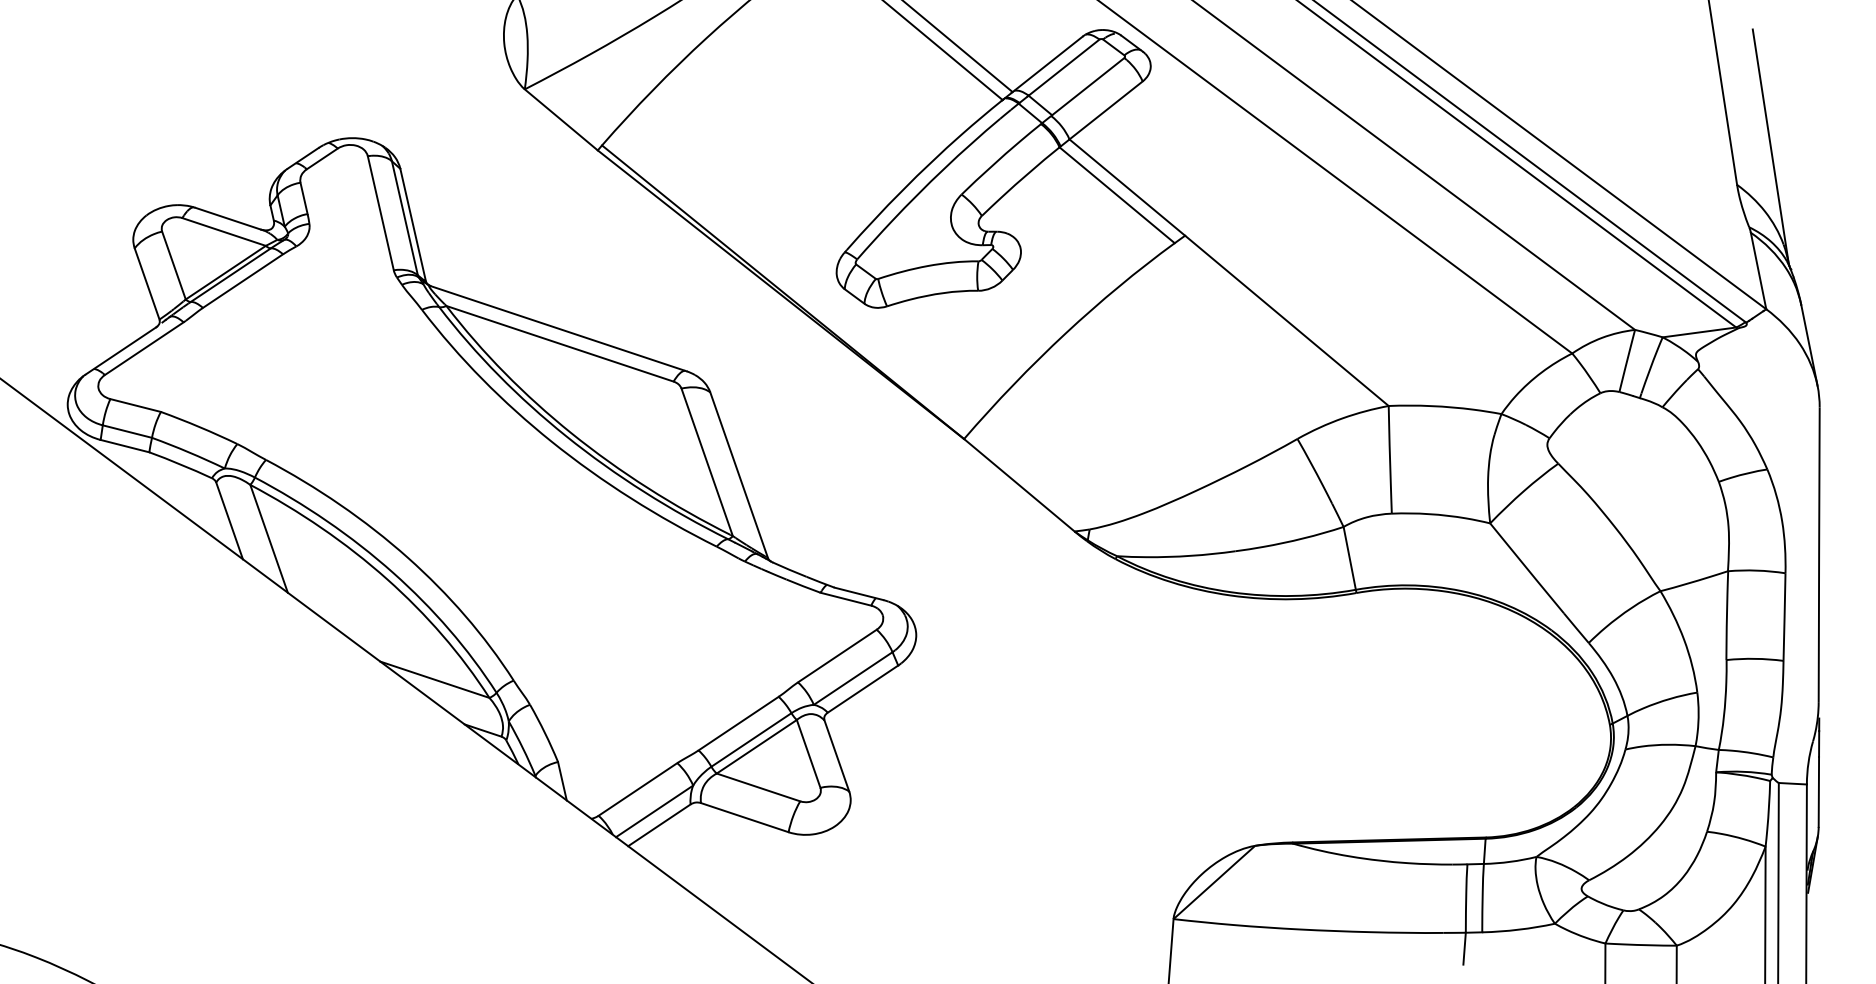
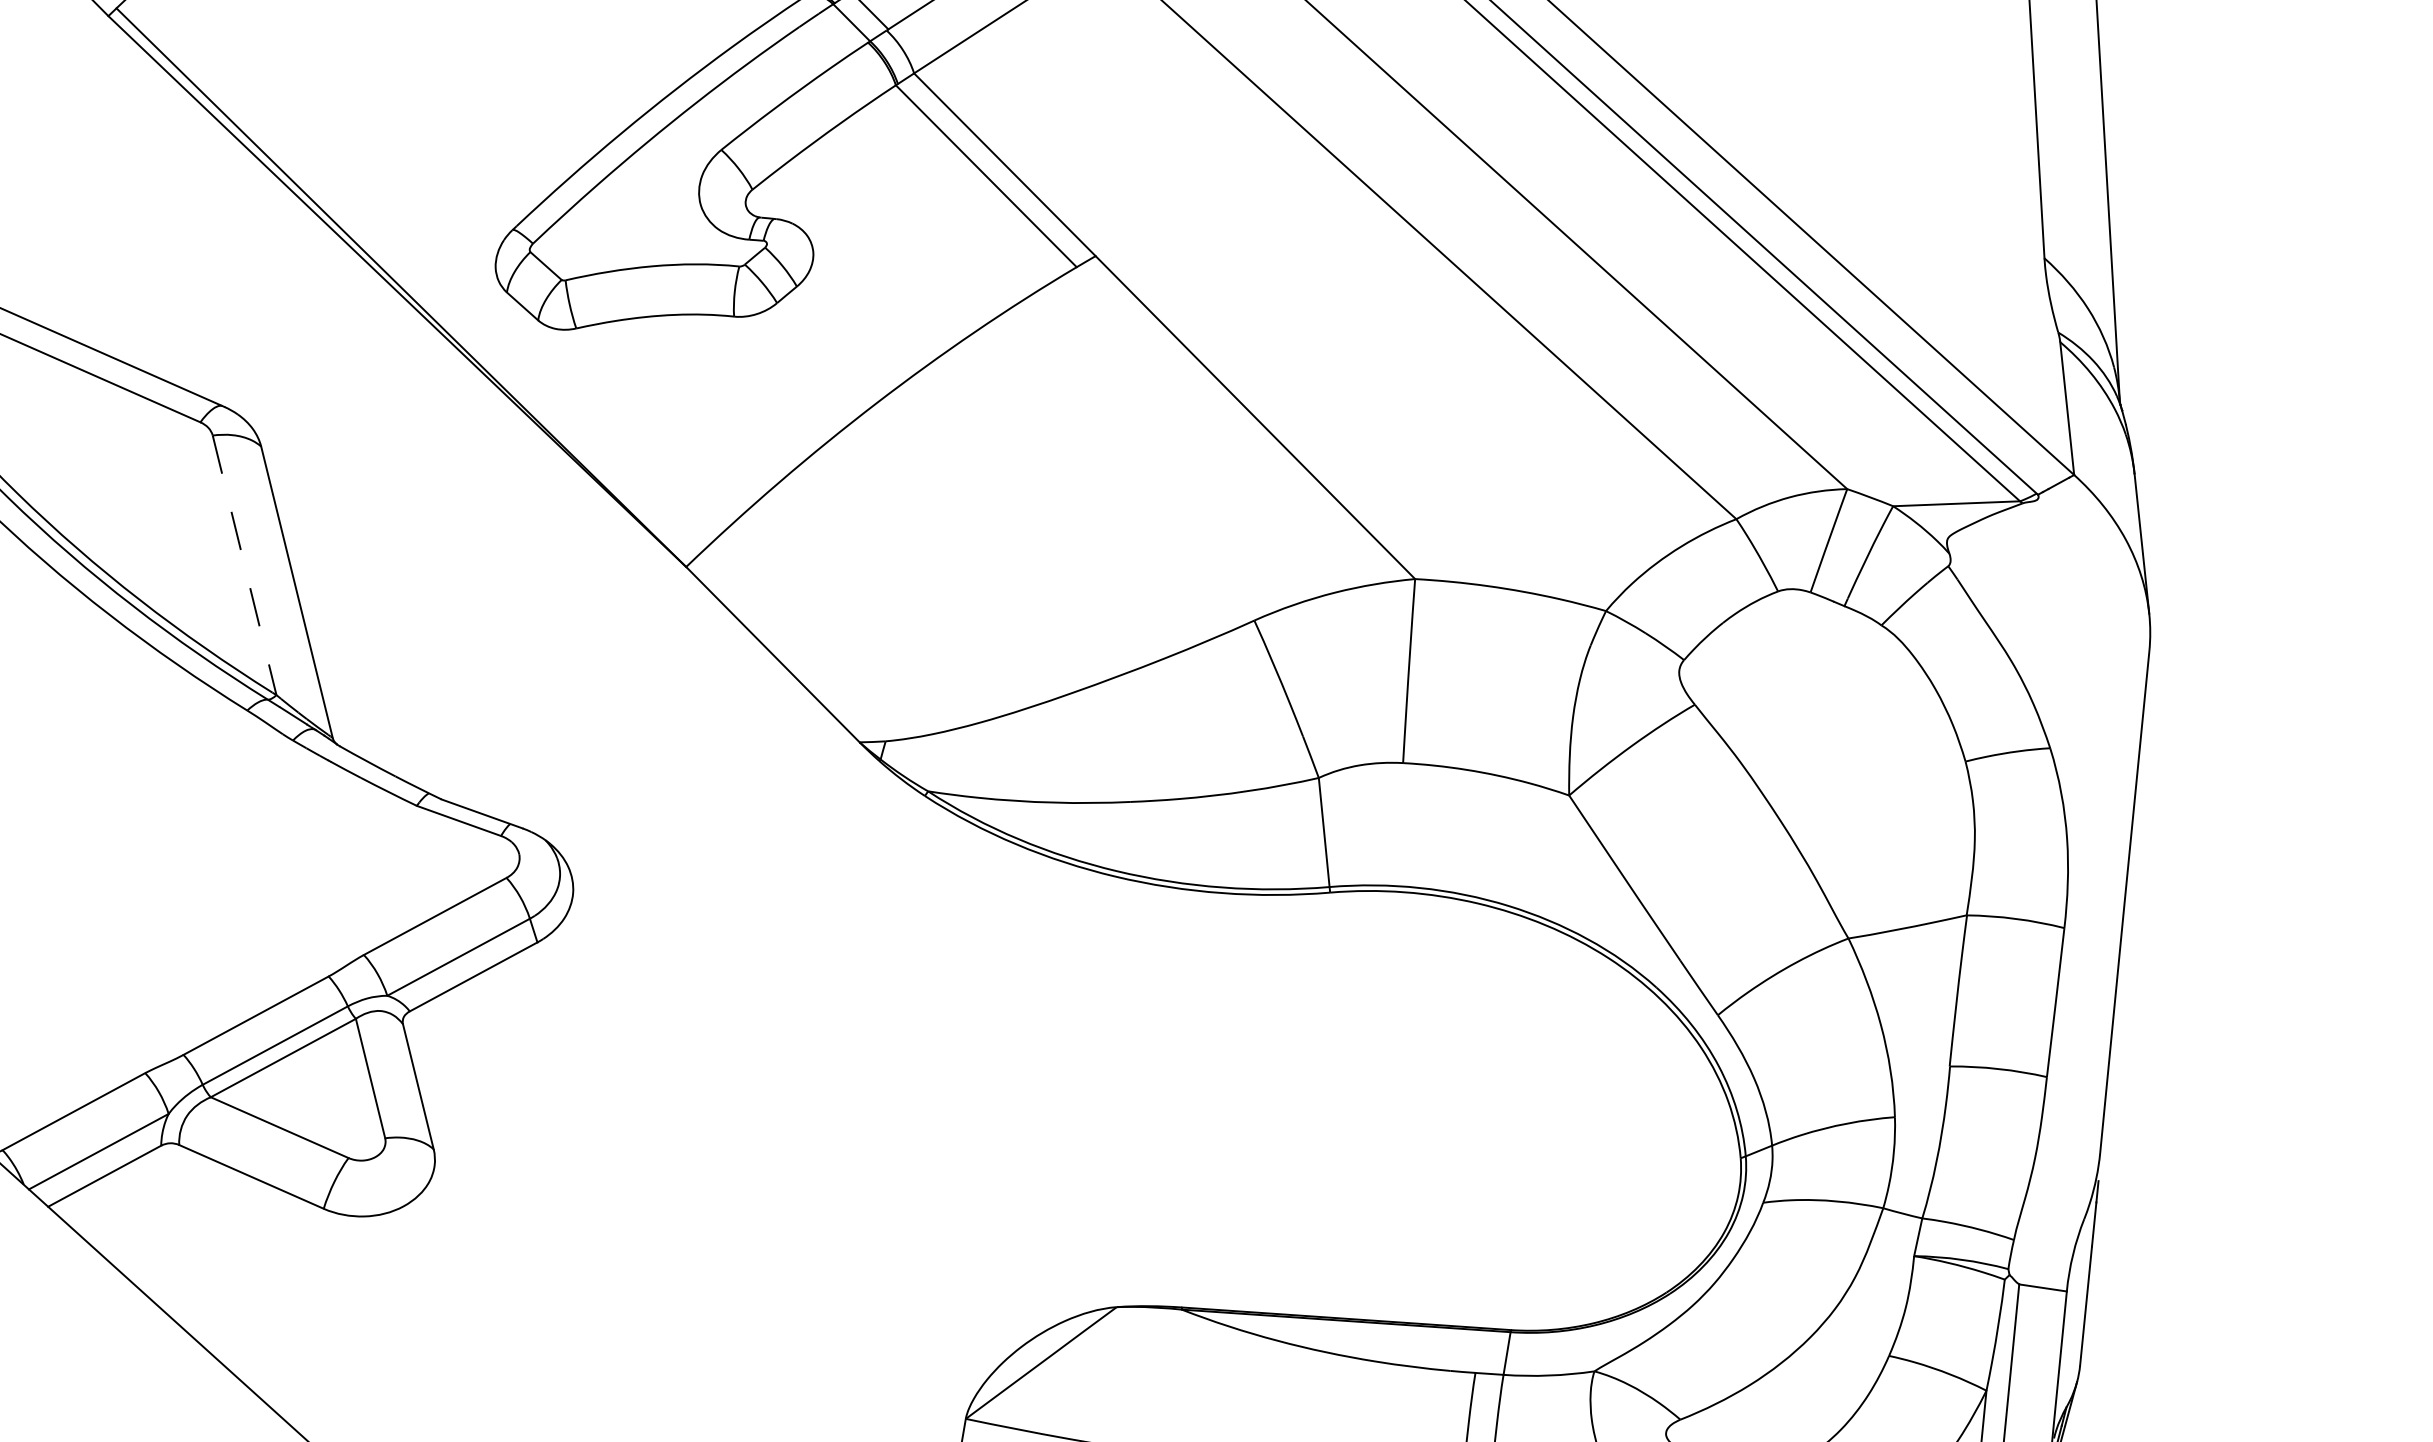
line: (707, 462) -> (245, 565), solid -> dashed

